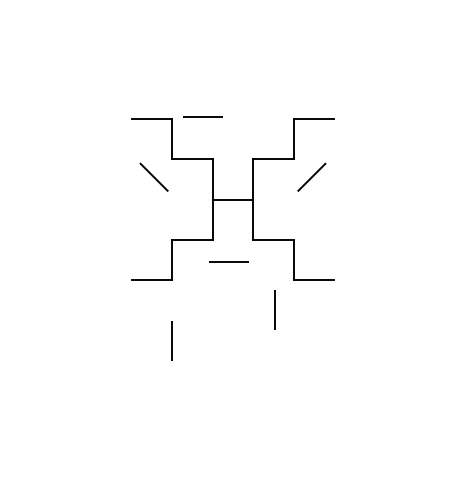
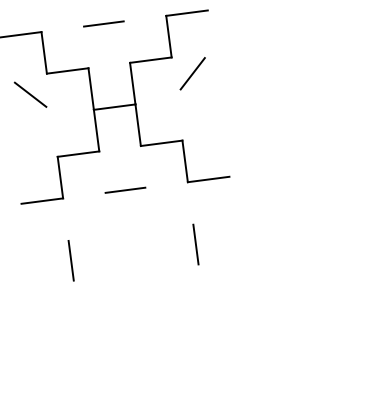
line: (202, 116) -> (103, 23), moved
line: (228, 261) -> (124, 189), moved
line: (274, 309) -> (195, 243), moved

